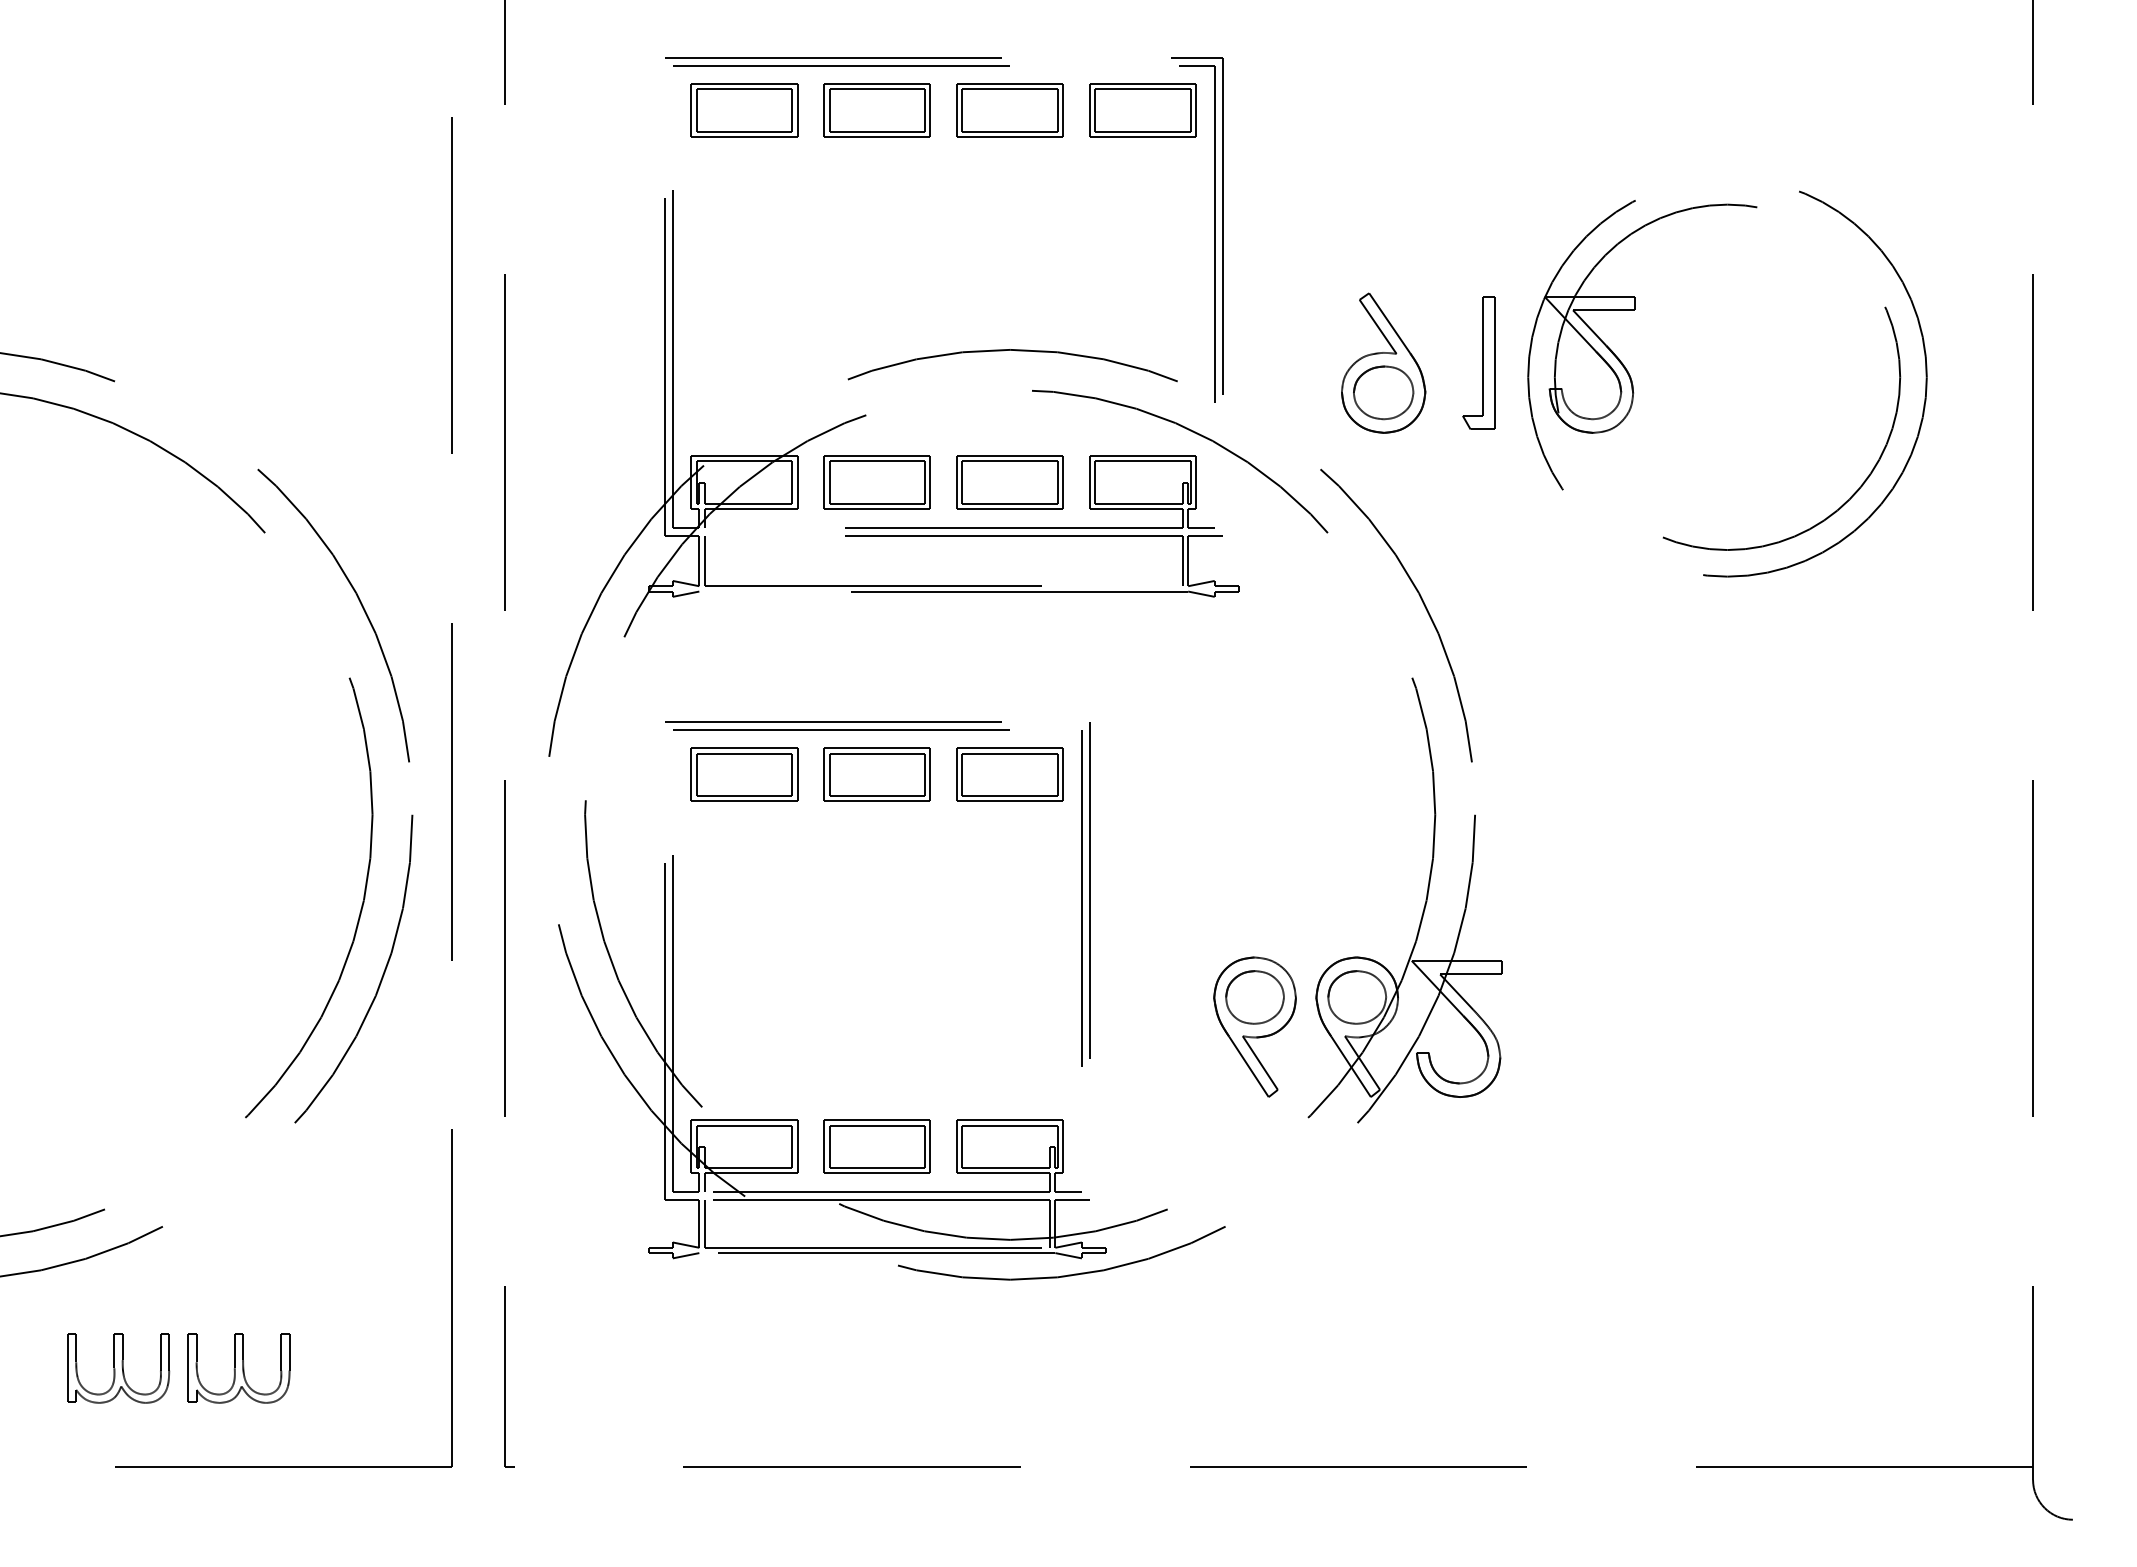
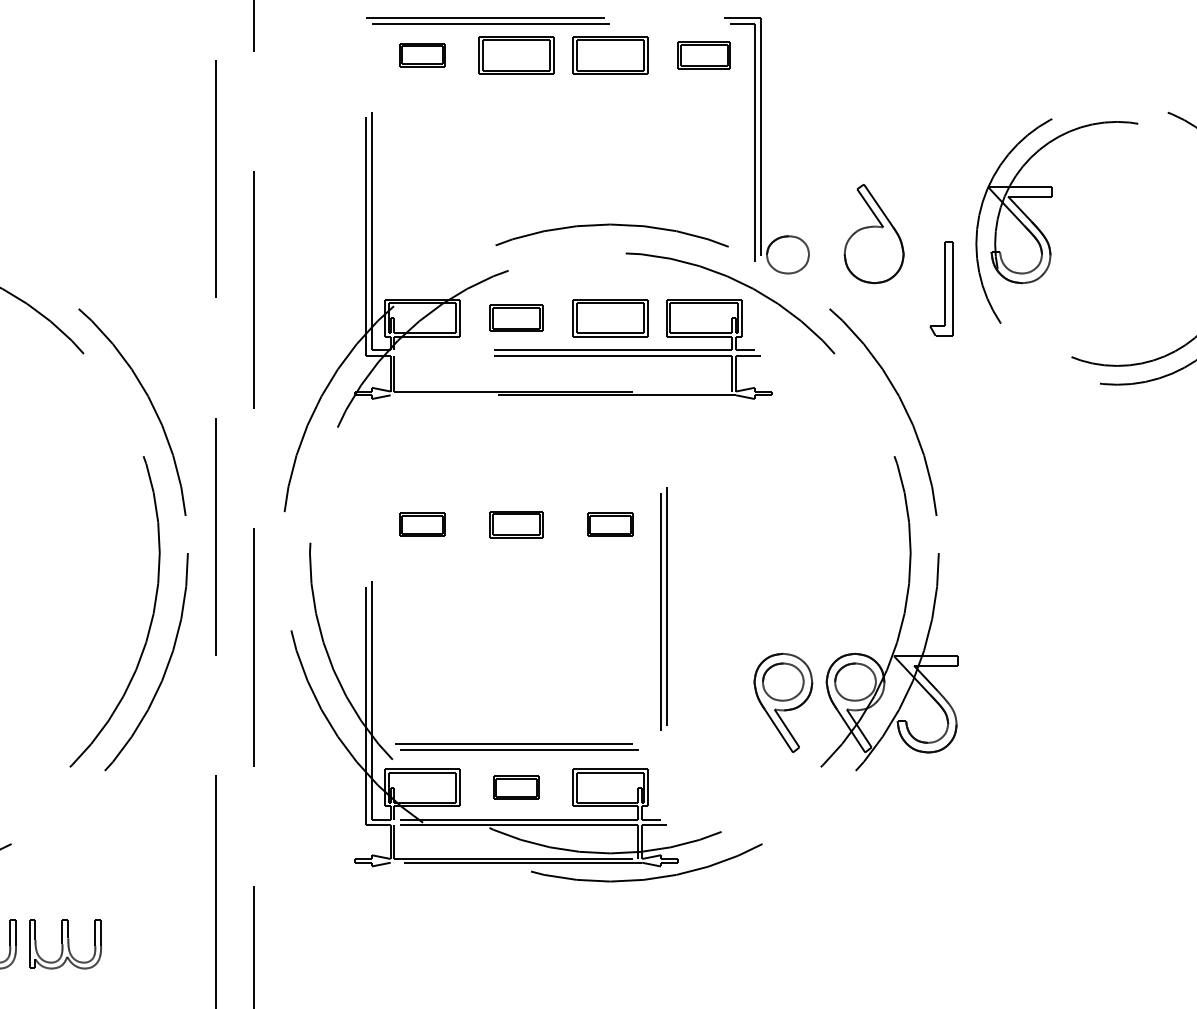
part: (744, 110) -> (422, 55), size x0.6
part: (1142, 110) -> (703, 55), size x0.7
part: (1478, 362) -> (941, 288), moved
part: (1383, 392) -> (787, 254), moved
part: (876, 482) -> (515, 318), size x0.7
part: (837, 725) -> (516, 747), moved
part: (744, 774) -> (422, 524), size x0.6
part: (876, 774) -> (515, 524), size x0.7
part: (1009, 774) -> (609, 524), size x0.6
part: (876, 1146) -> (515, 787), size x0.6

